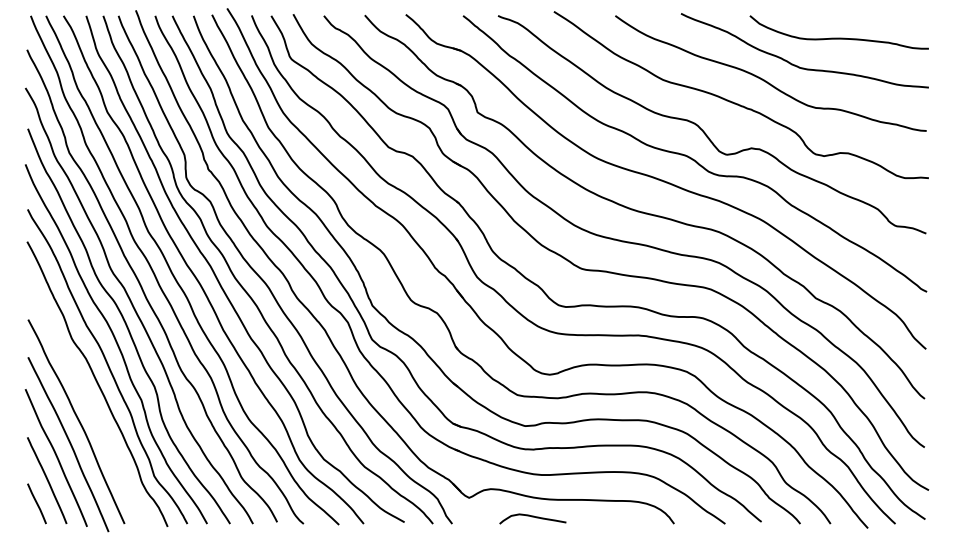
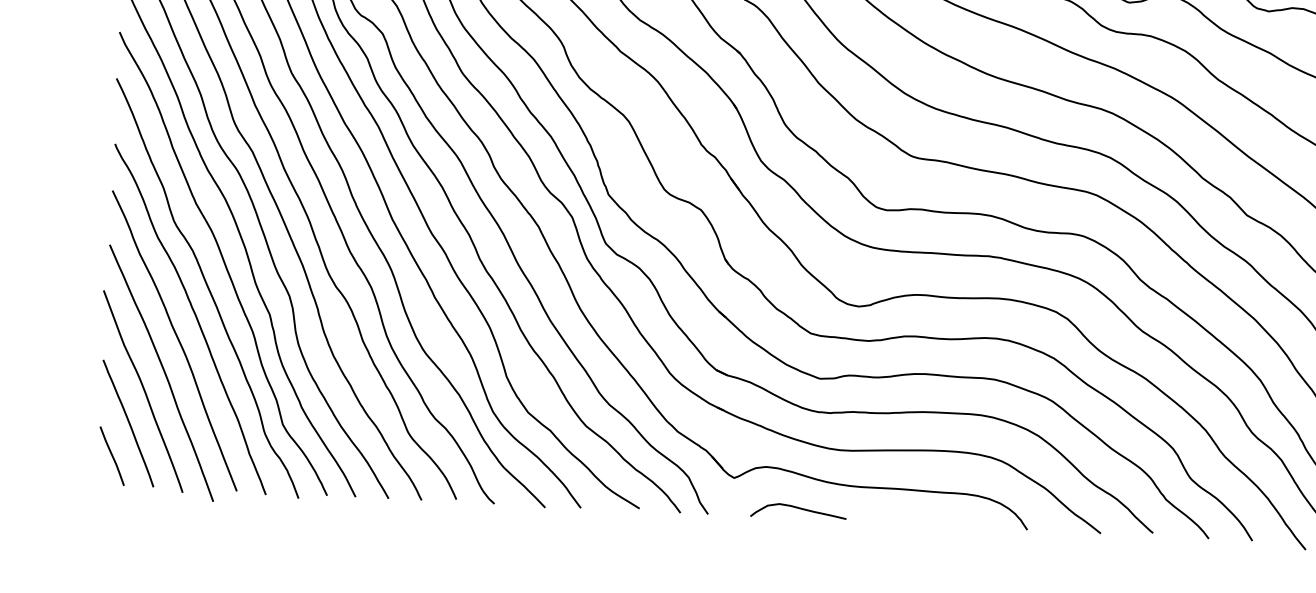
curve: (89, 404) -> (194, 316), added
curve: (532, 517) -> (798, 509), moved

